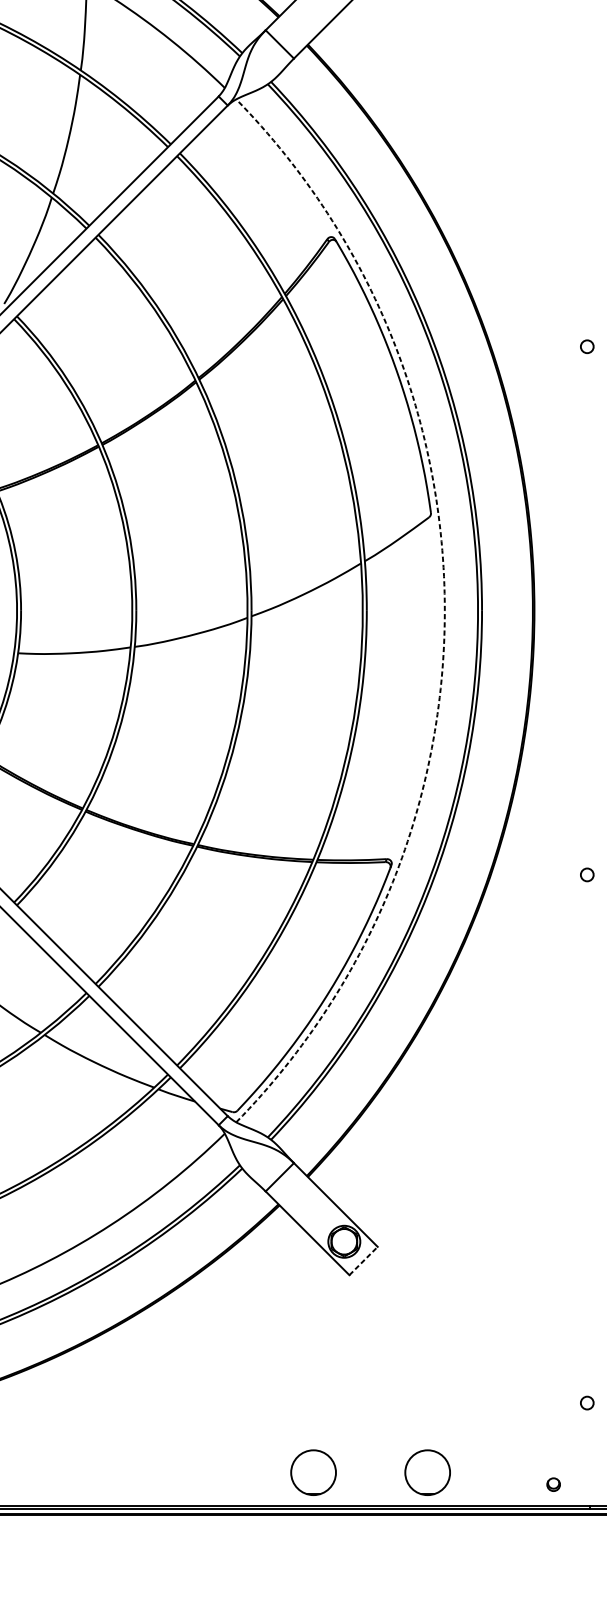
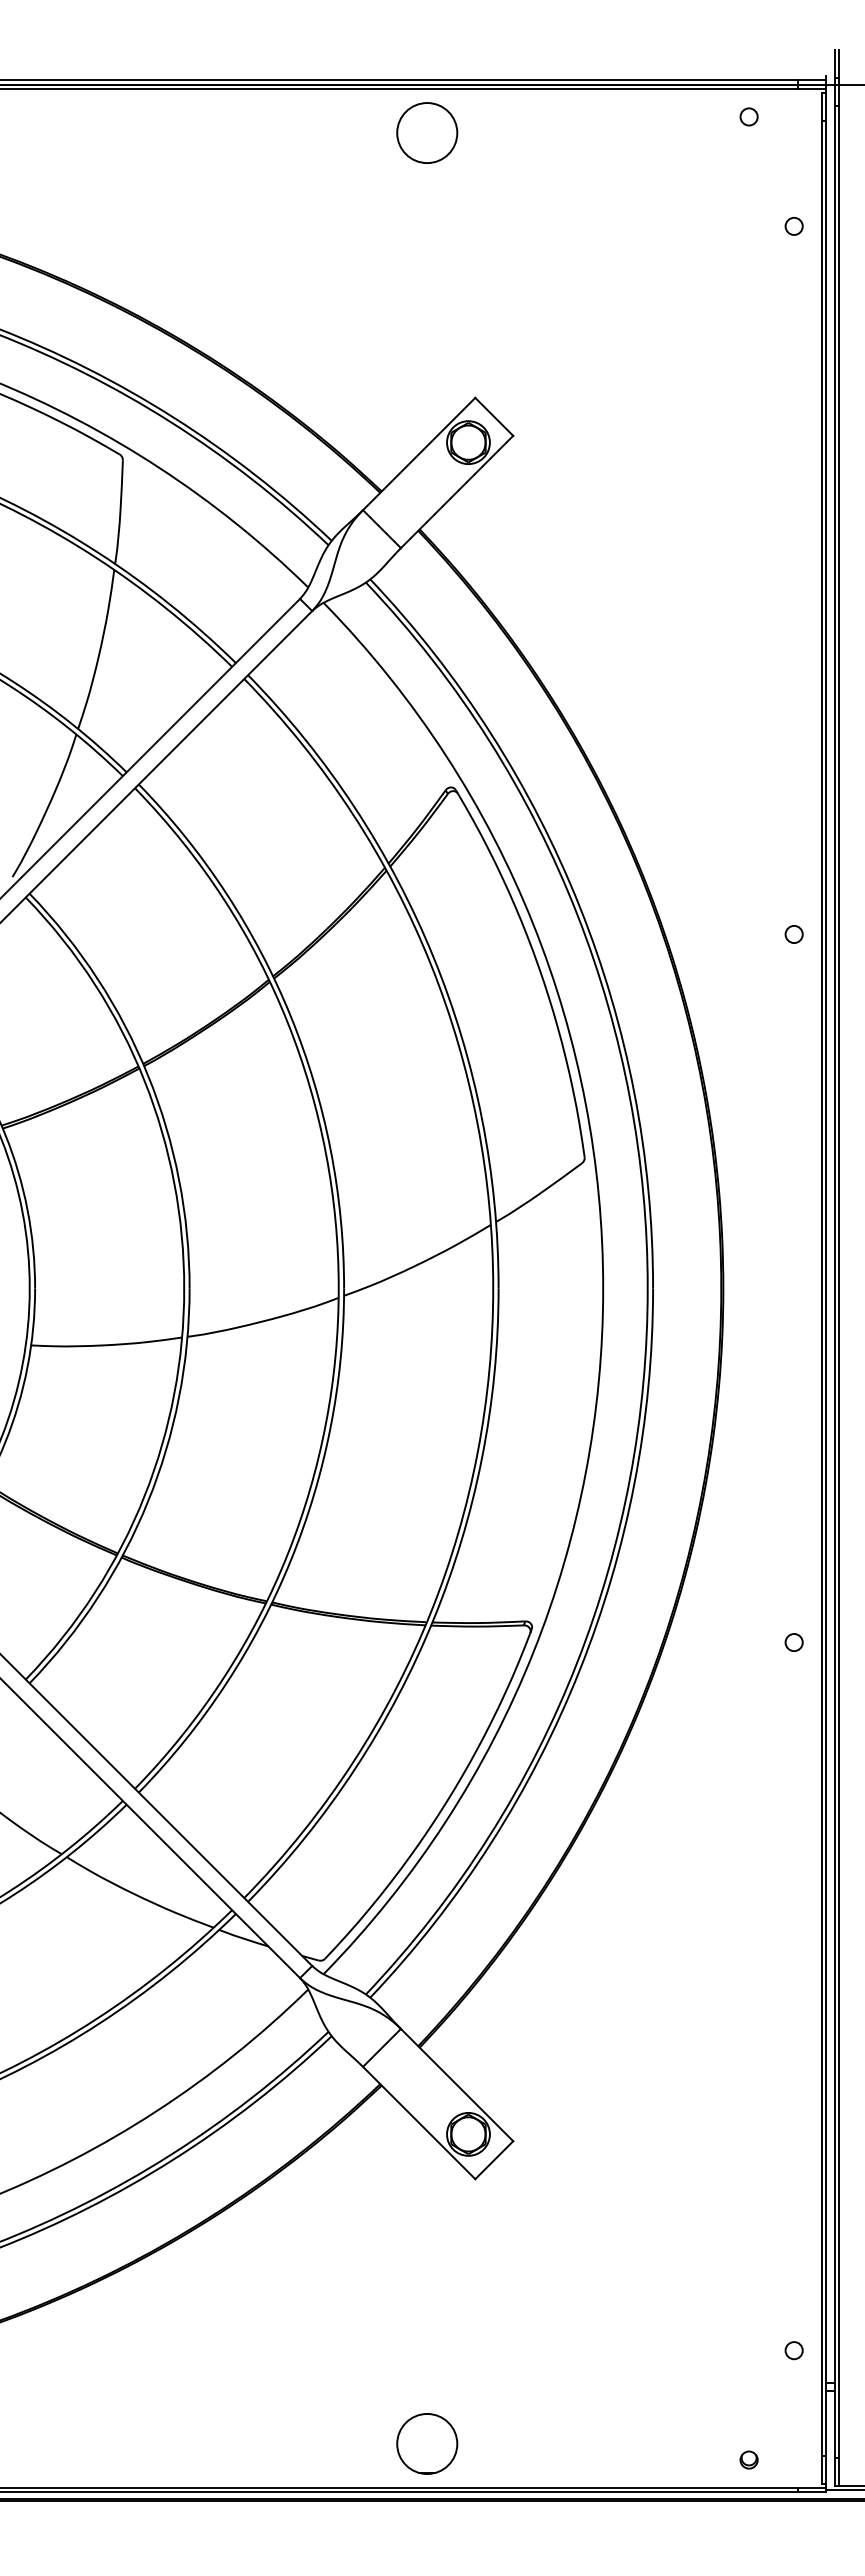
arc: (445, 610) -> (603, 1288), dashed -> solid
line: (363, 1261) -> (494, 2160), dashed -> solid
circle: (427, 1472) -> (580, 2443), removed

